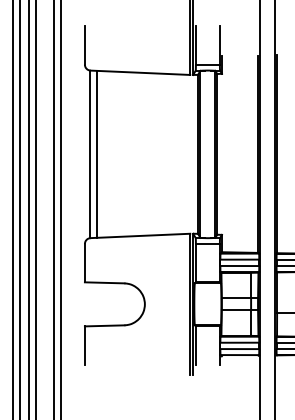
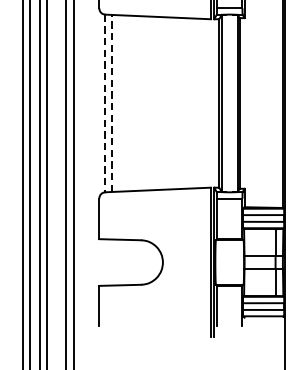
line: (97, 153) -> (112, 102), solid -> dashed
line: (89, 154) -> (104, 103), solid -> dashed

